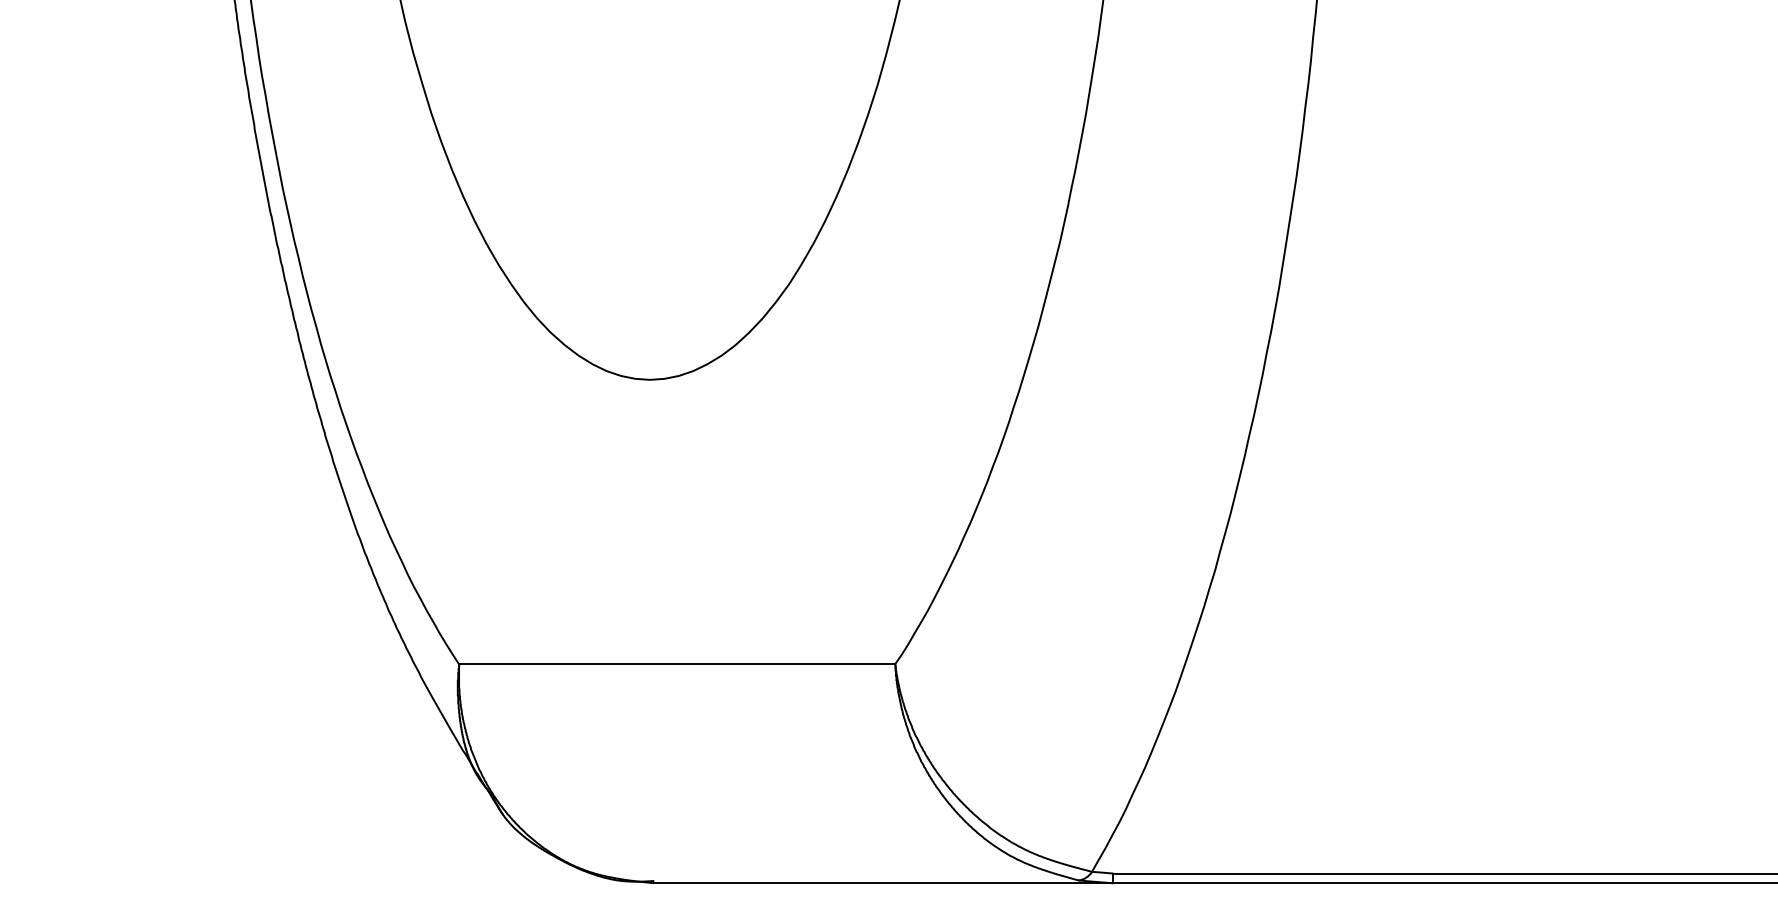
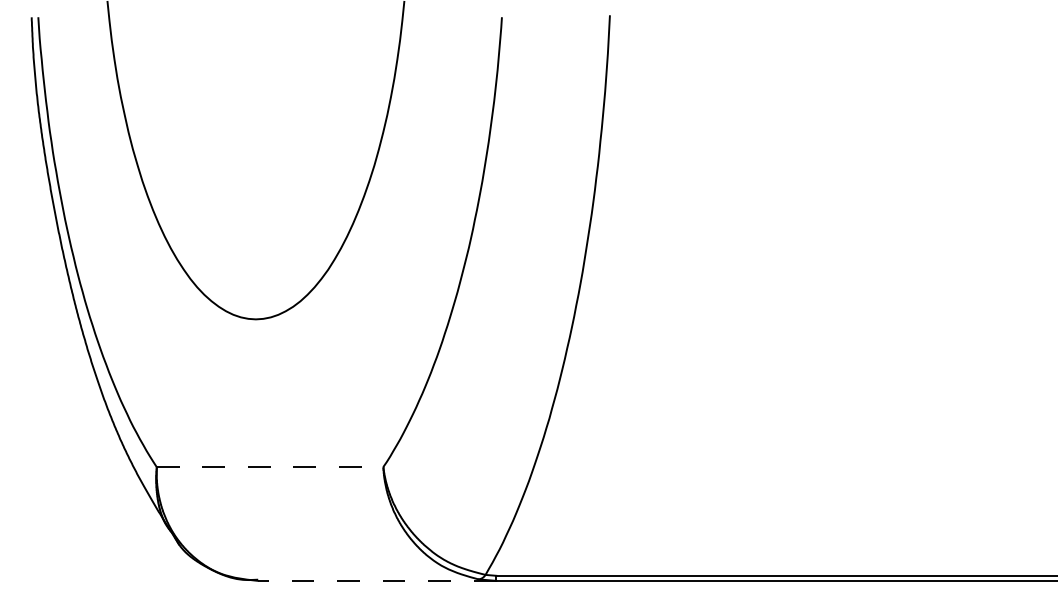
line: (678, 665) -> (270, 467), solid -> dashed
line: (882, 882) -> (376, 580), solid -> dashed

